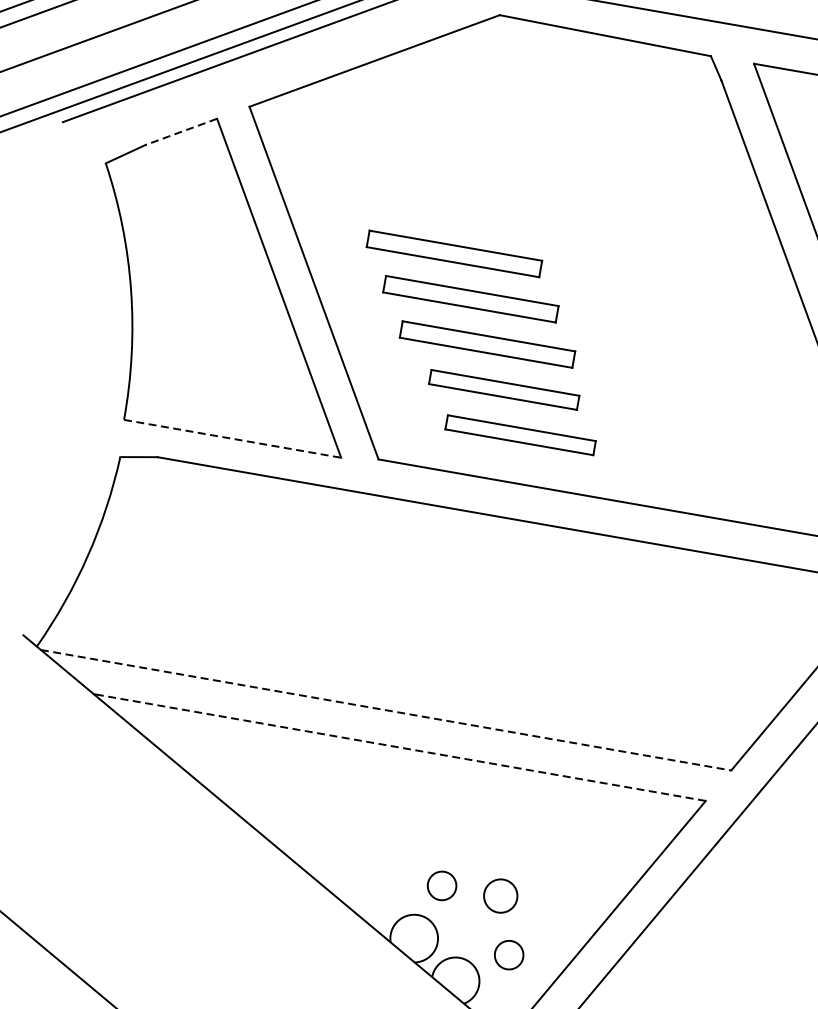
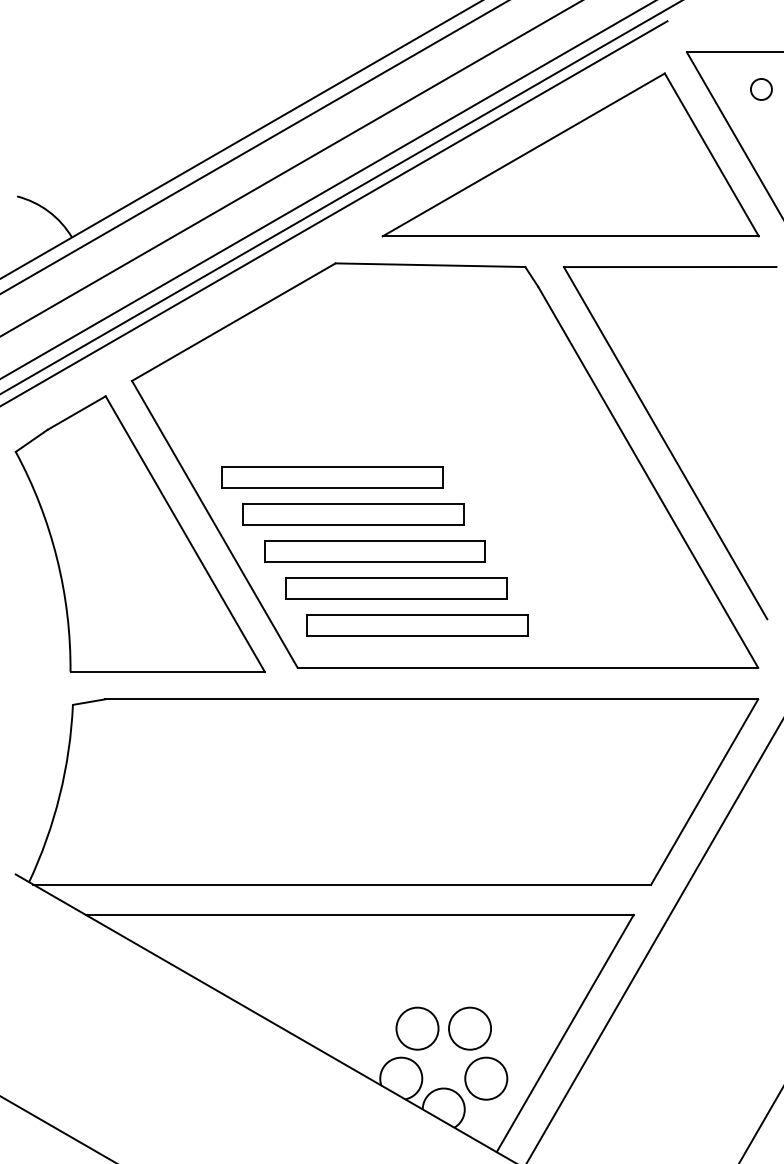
line: (181, 132) -> (76, 413), dashed -> solid
part: (454, 253) -> (332, 477), size x1.43
part: (470, 299) -> (353, 514), size x1.43
part: (487, 344) -> (374, 551), size x1.43
part: (504, 390) -> (396, 588), size x1.67
part: (520, 435) -> (417, 625), size x1.67
line: (233, 438) -> (168, 671), dashed -> solid
line: (386, 710) -> (342, 884), dashed -> solid
line: (400, 747) -> (360, 914), dashed -> solid
circle: (442, 885) -> (417, 1028), size x1.67
circle: (500, 895) -> (469, 1028), size x1.43
circle: (509, 954) -> (486, 1078), size x1.67

